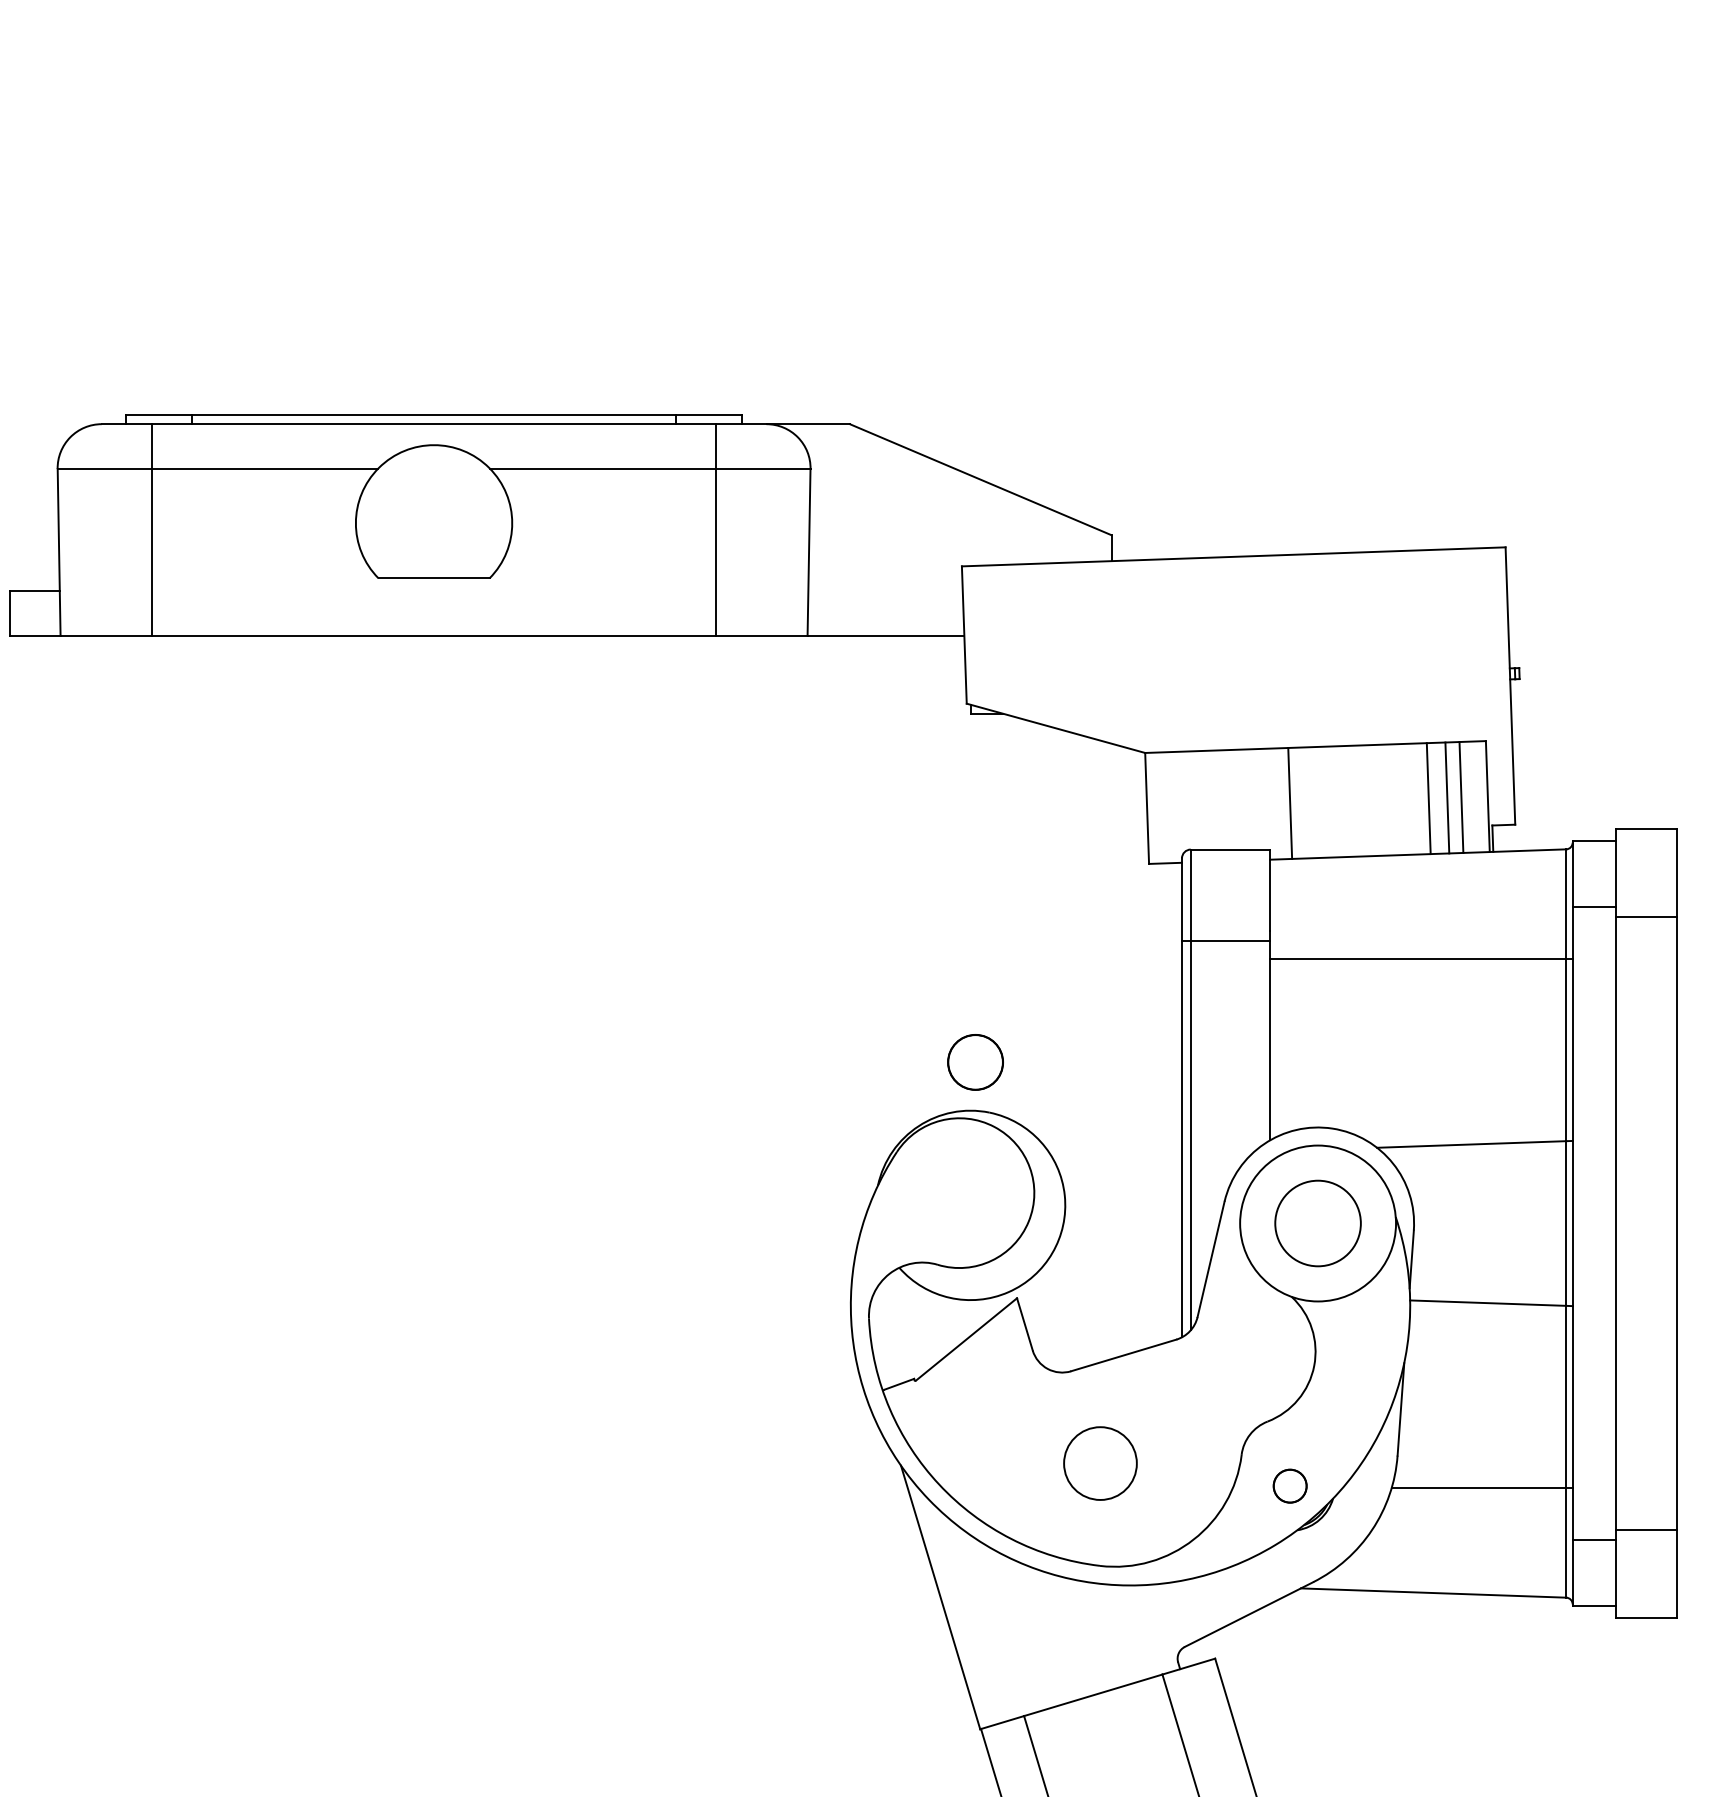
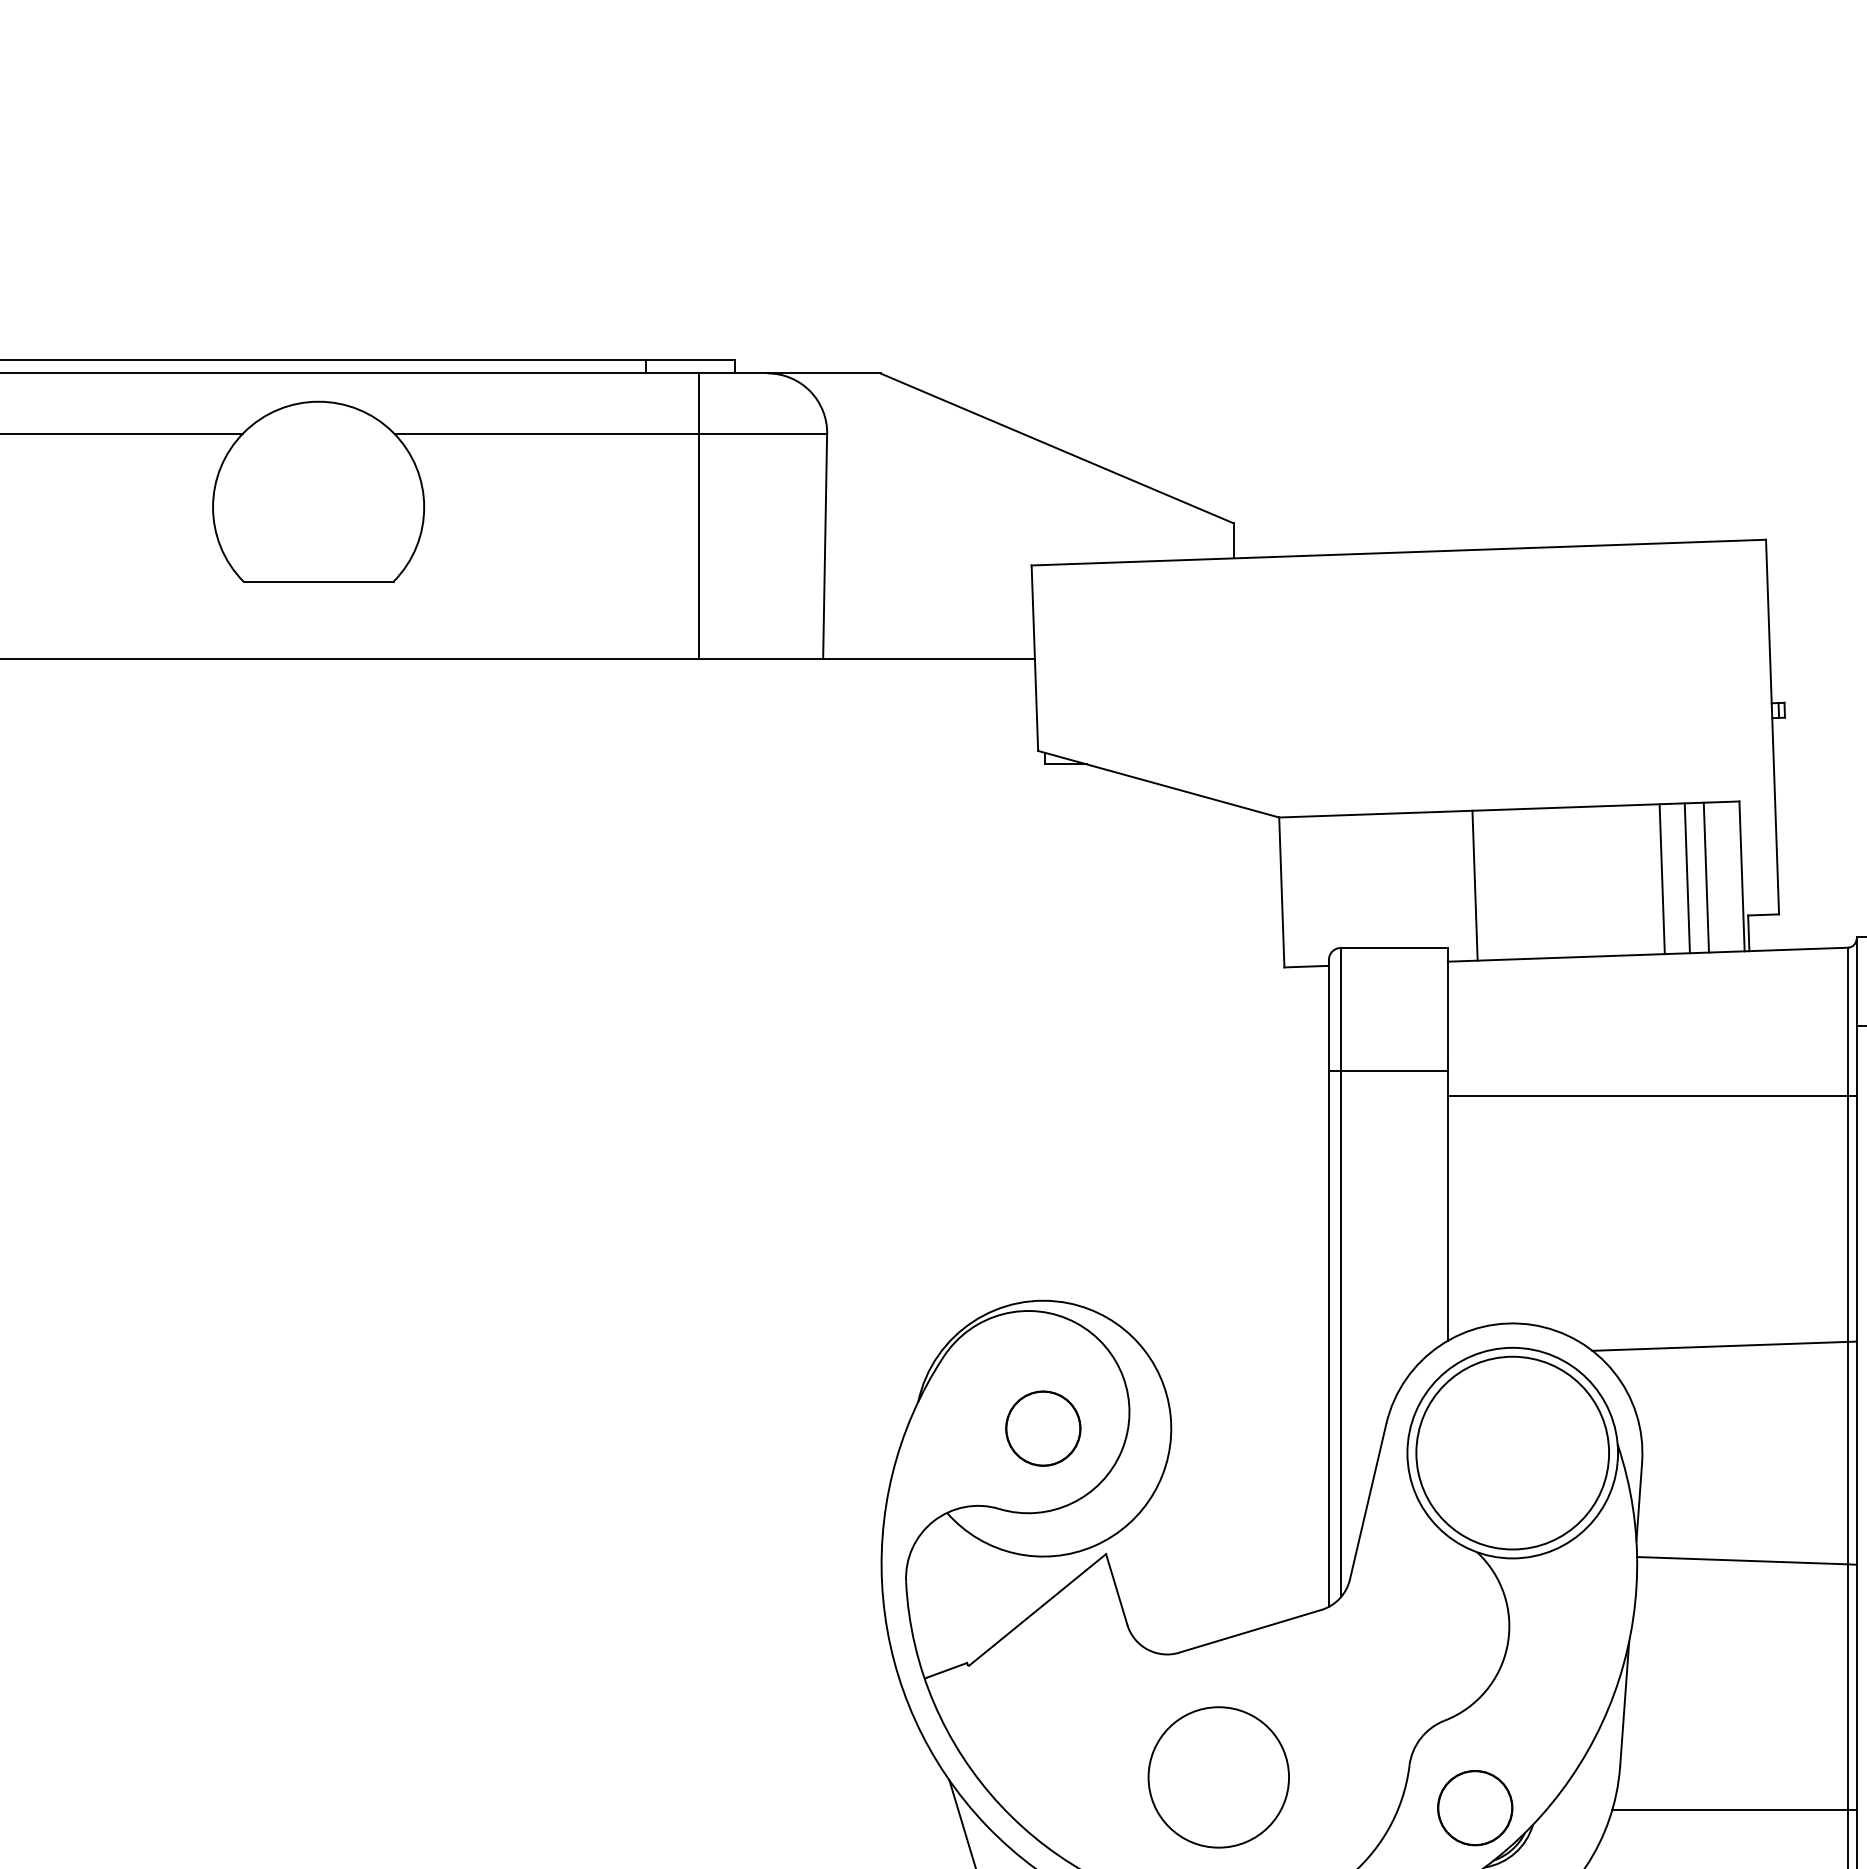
circle: (975, 1062) -> (1043, 1428), moved
circle: (1317, 1223) -> (1511, 1453), size x1.67
circle: (1100, 1463) -> (1218, 1777), size x1.43
circle: (1289, 1485) -> (1474, 1807), size x1.67

